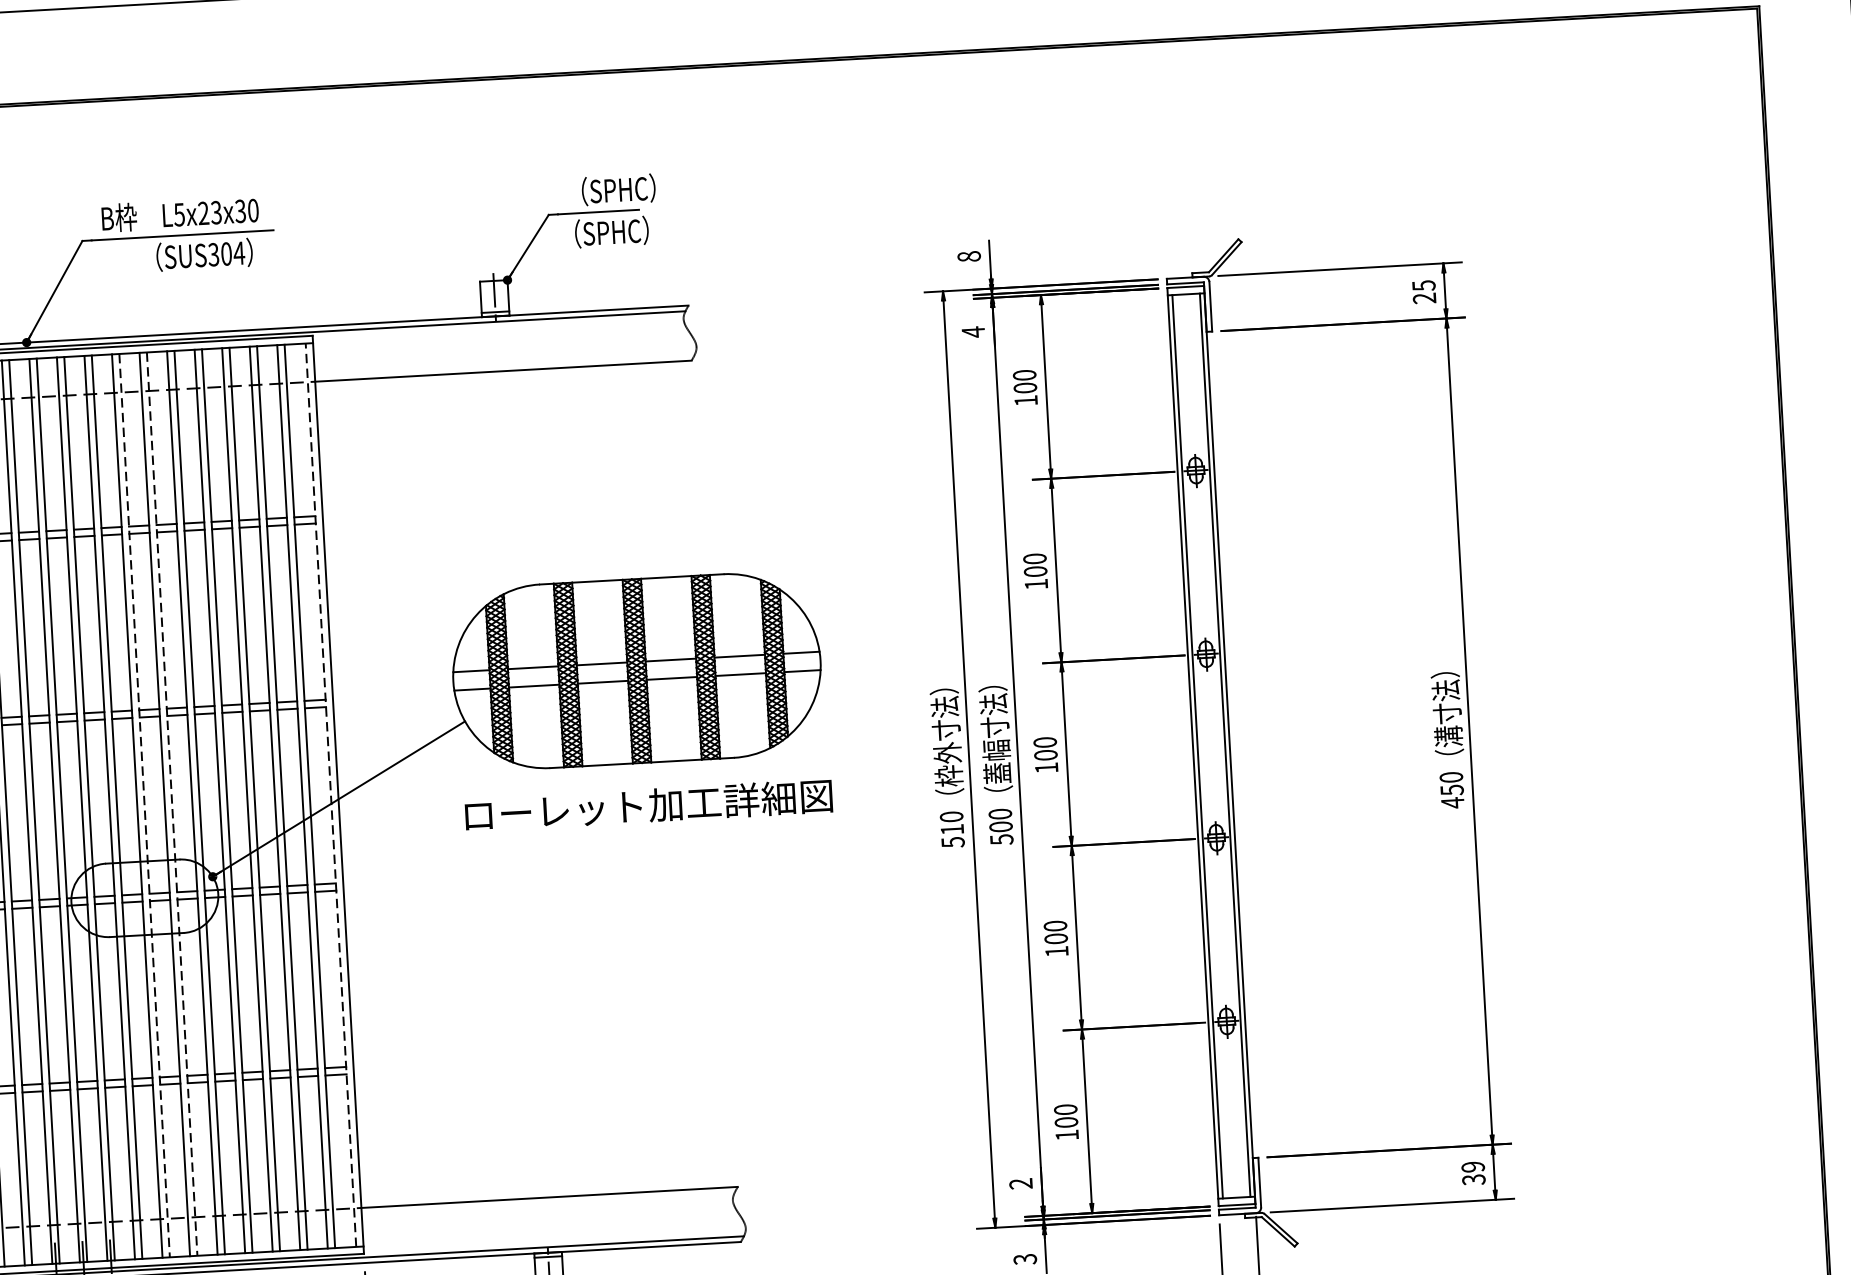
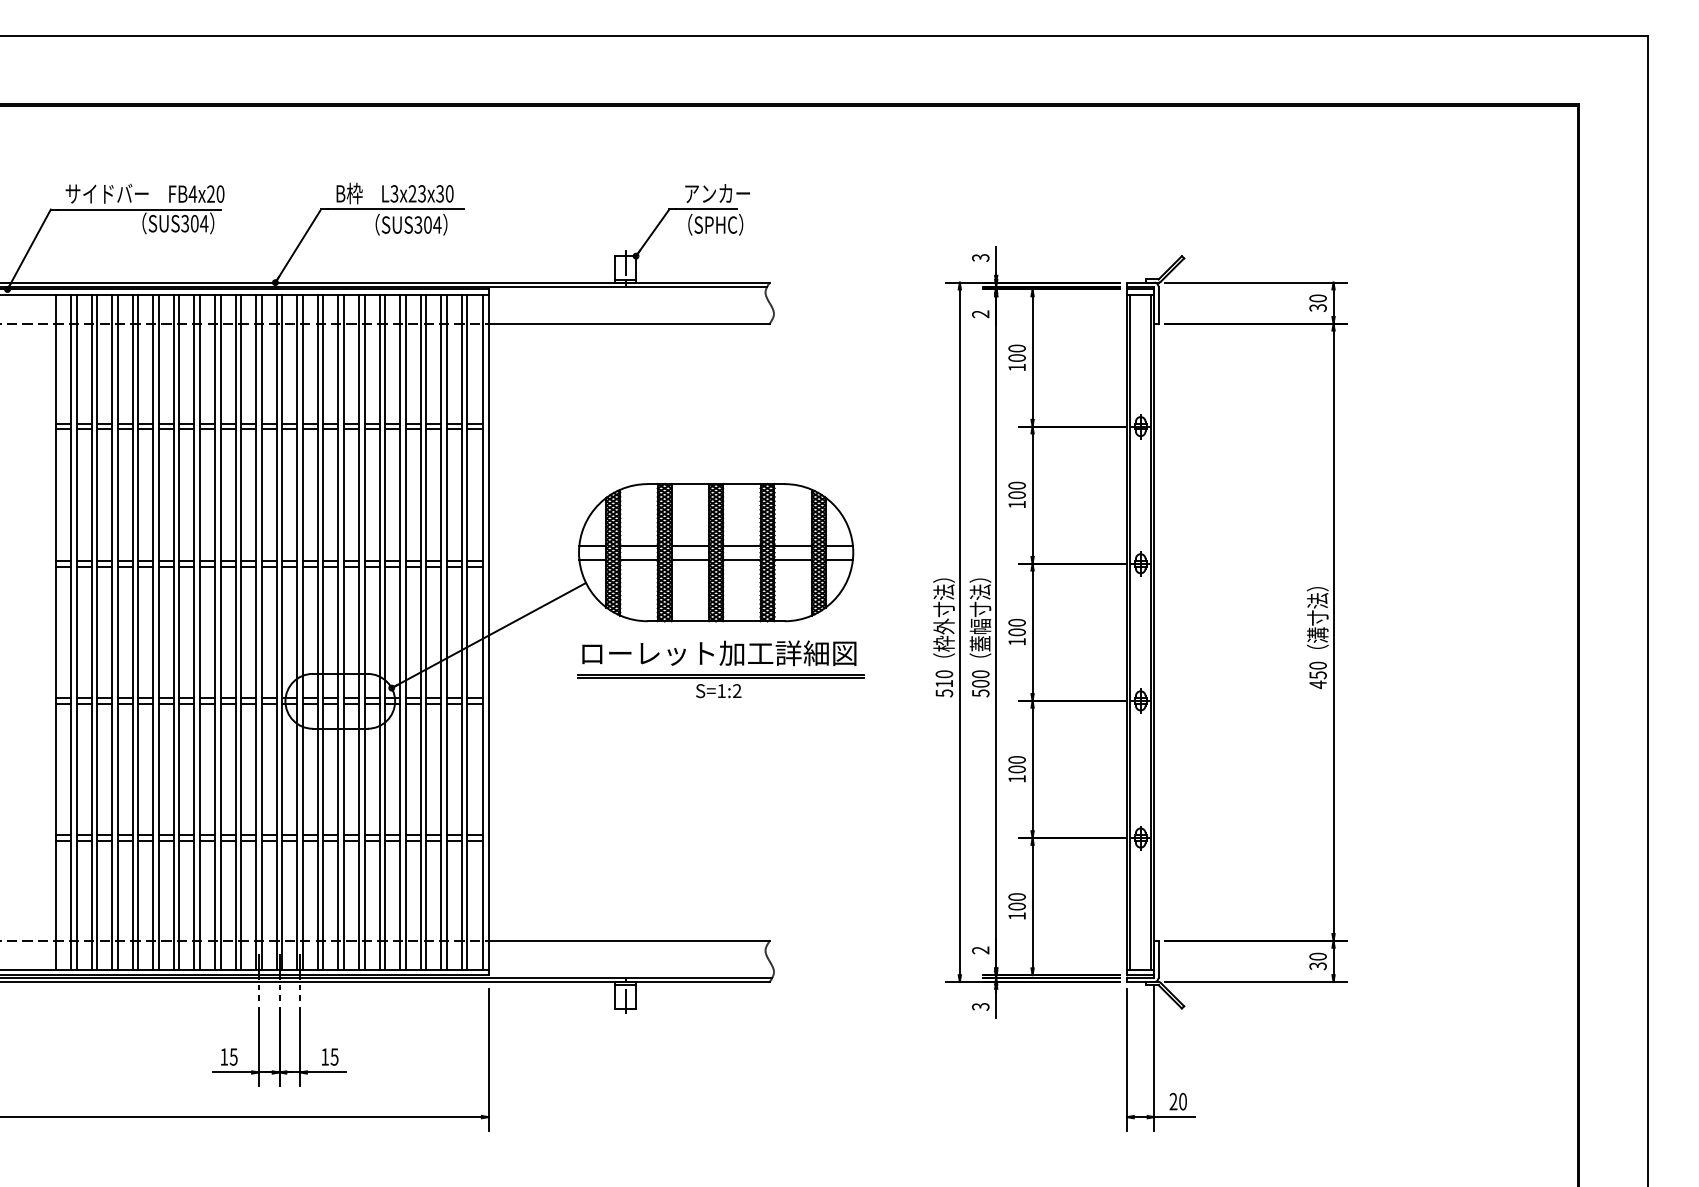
text: (611, 190) -> (717, 193), （SPHC） -> アンカー
text: (179, 214) -> (394, 193), L5x23x30 -> L3x23x30
text: (968, 256) -> (980, 257), 8 -> 3
text: (1423, 291) -> (1317, 302), 25 -> 30
text: (973, 332) -> (980, 314), 4 -> 2
line: (331, 794) -> (483, 631), dashed -> solid
line: (172, 804) -> (364, 632), dashed -> solid
line: (144, 805) -> (343, 632), dashed -> solid
part: (652, 850) -> (720, 686), added
text: (1472, 1166) -> (1317, 956), 39 -> 30

